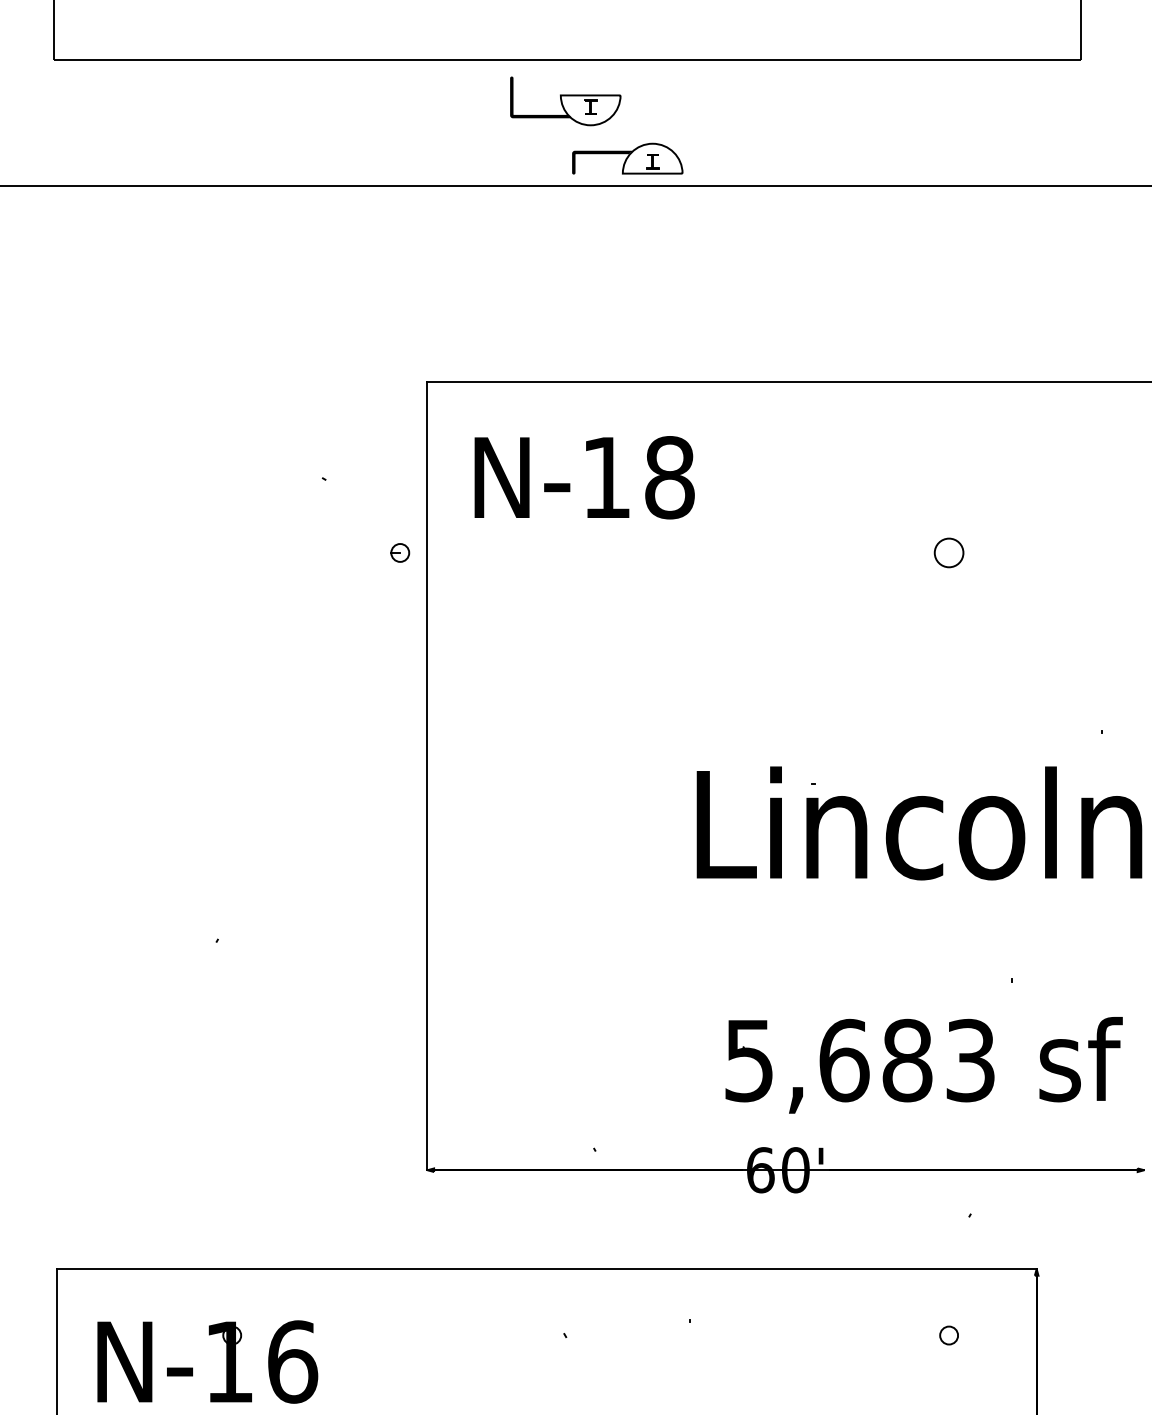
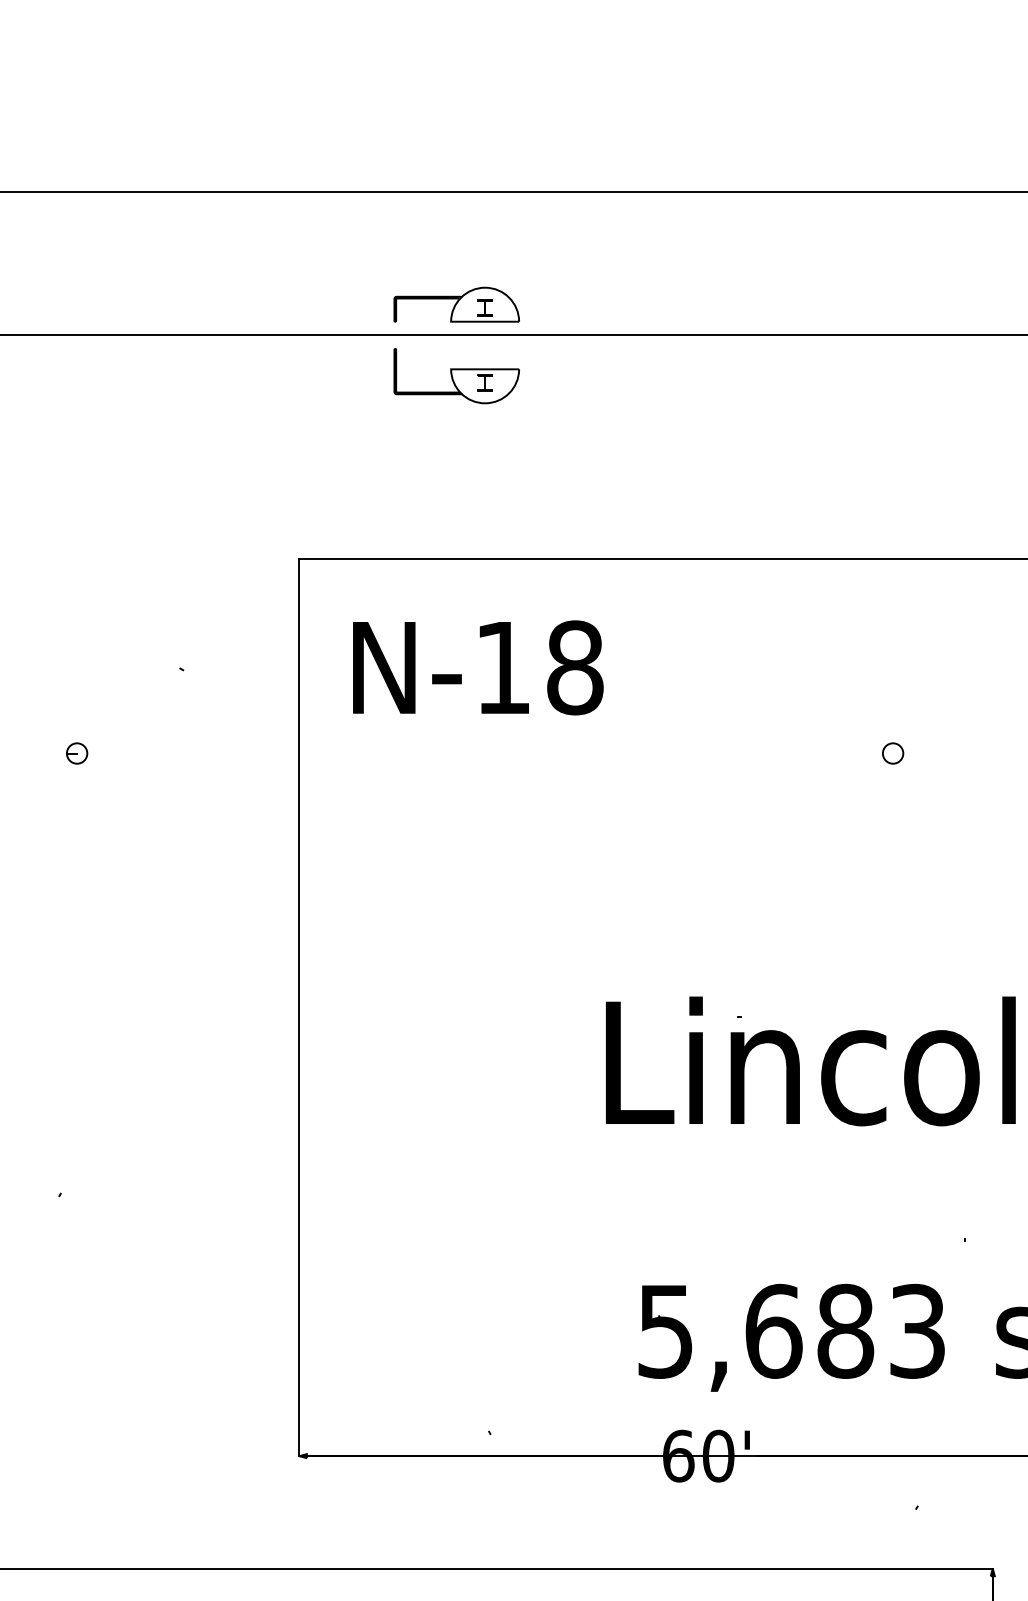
part: (565, 101) -> (456, 376), moved
part: (627, 158) -> (456, 304), moved
part: (400, 552) -> (77, 752), moved
circle: (949, 552) -> (893, 752), size x0.62

